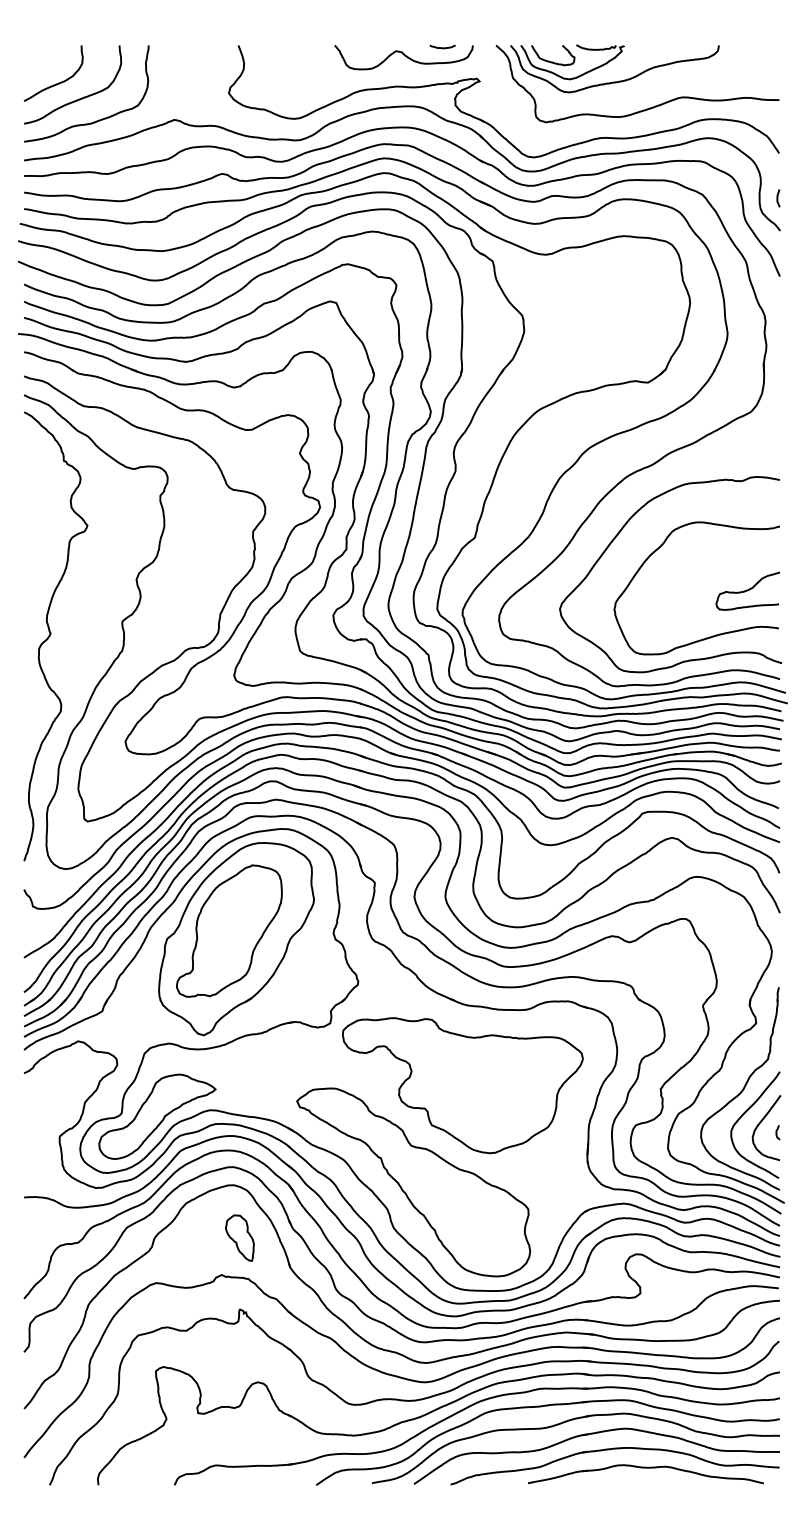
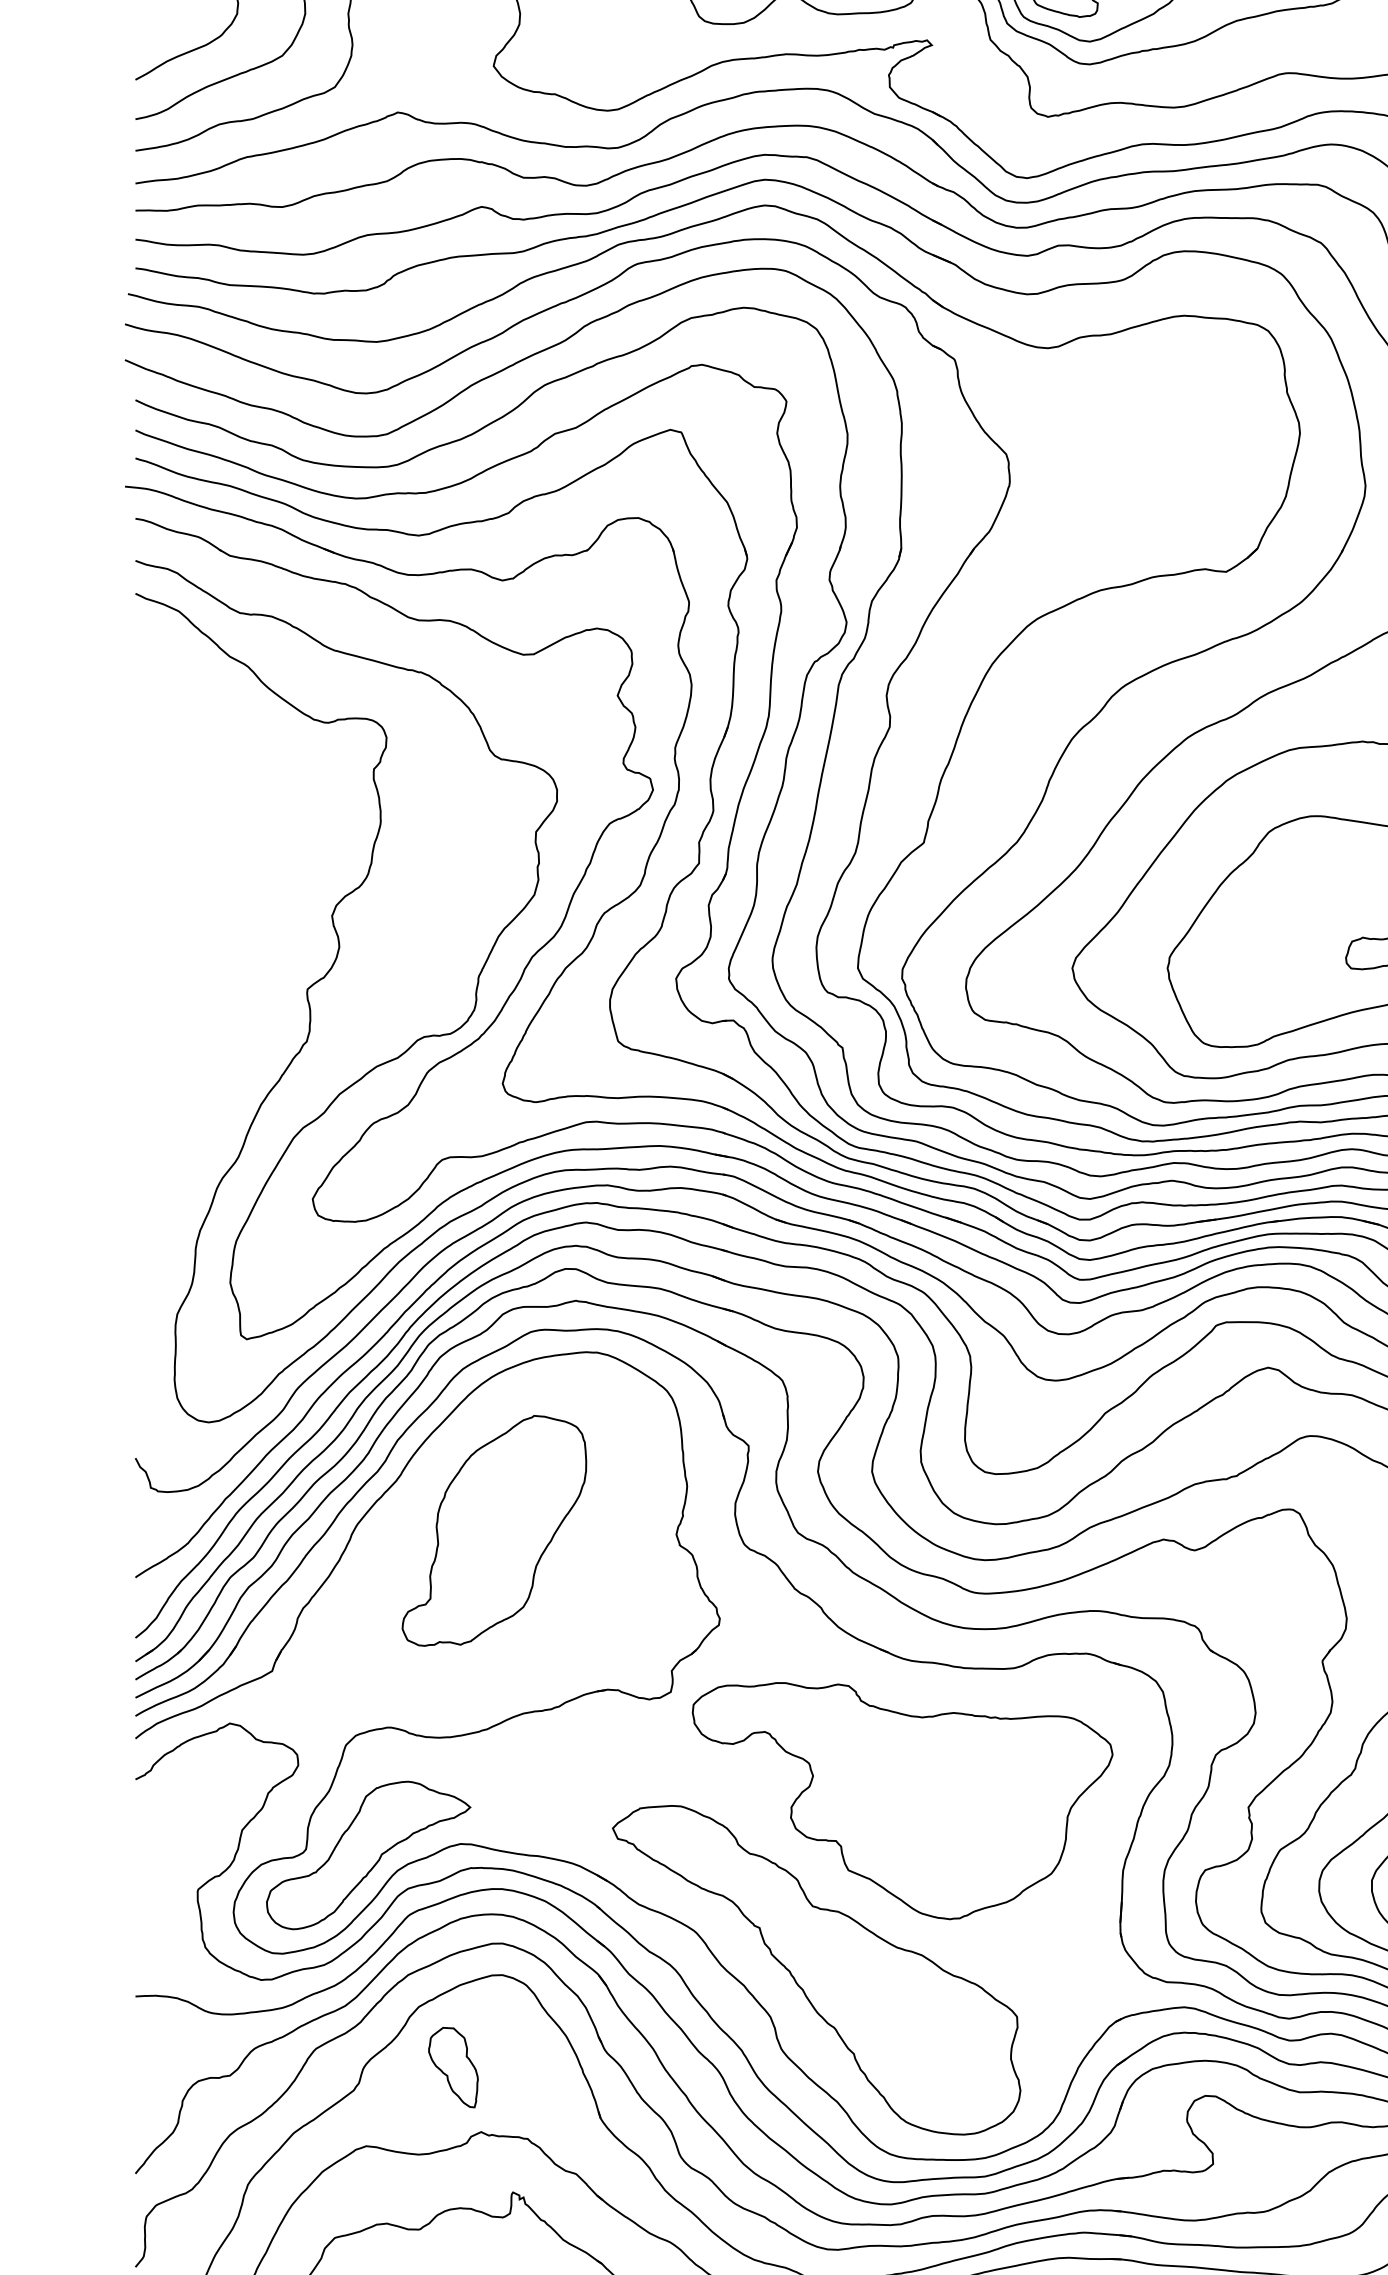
curve: (51, 634) -> (183, 1012), removed
part: (236, 939) -> (506, 1545), removed
part: (239, 1237) -> (452, 2066), moved

